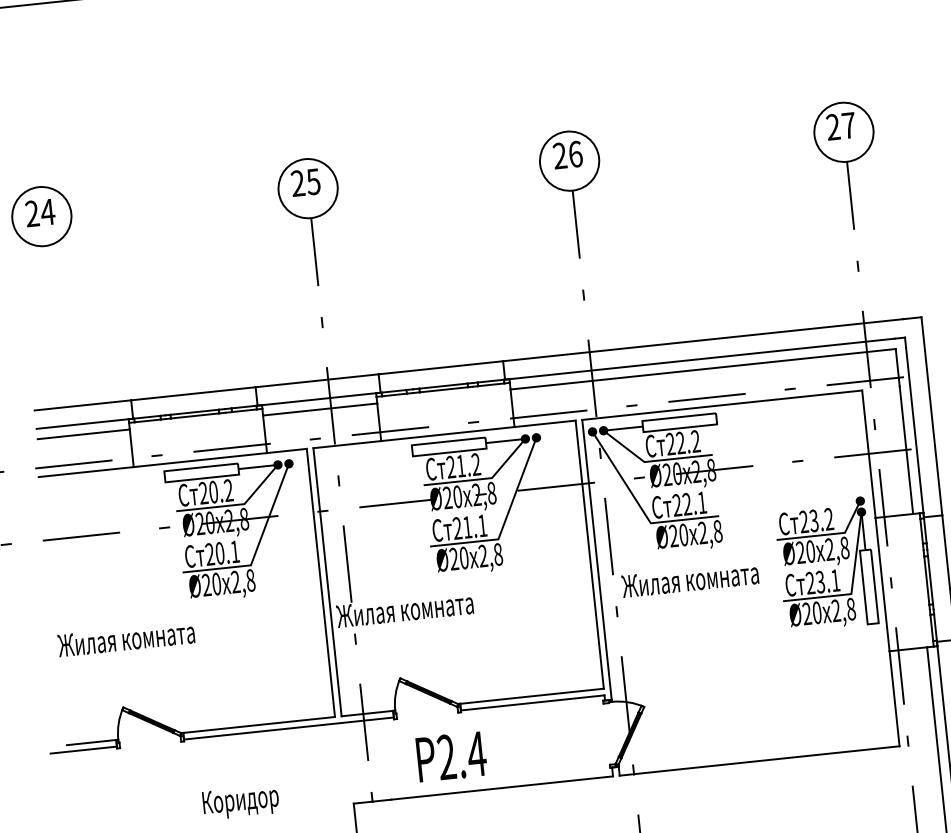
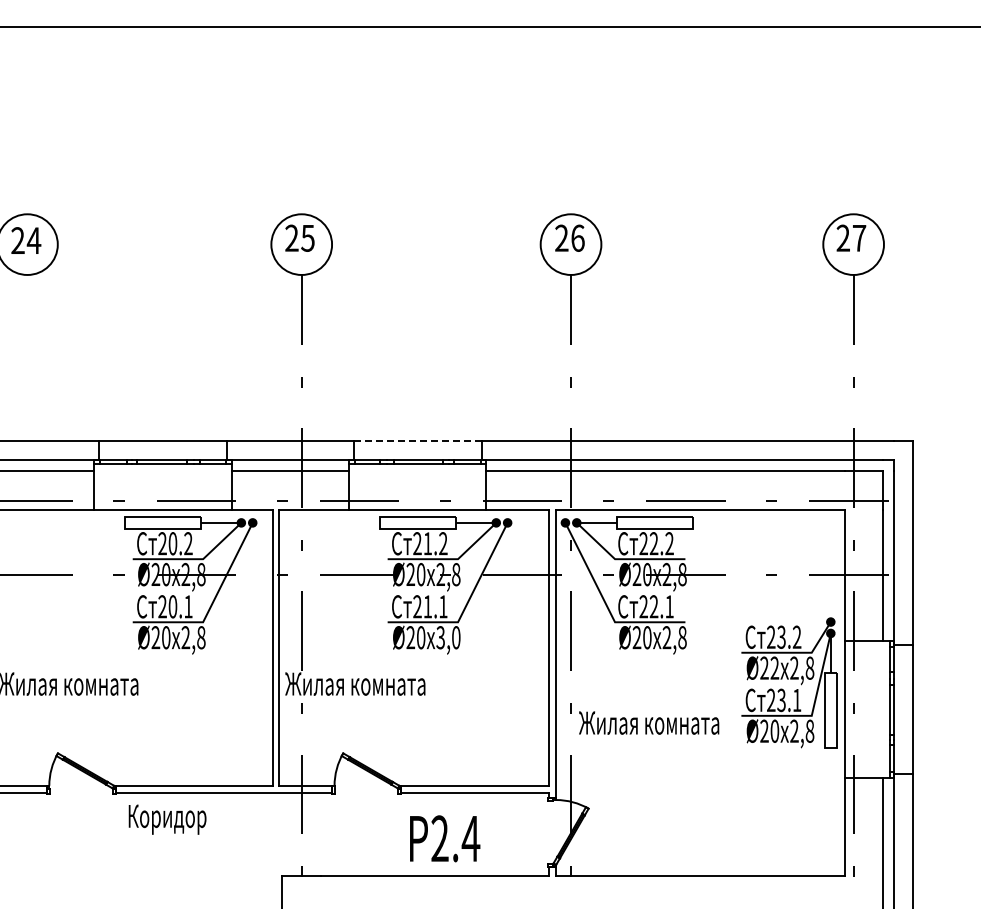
line: (440, 367) -> (417, 441), solid -> dashed
text: (810, 550) -> (774, 667), Ø20 -> Ø22
text: (490, 555) -> (448, 637), 2,8 -> 3,0
text: (690, 579) -> (649, 722), moved
text: (452, 756) -> (445, 838), moved
text: (240, 802) -> (167, 819), moved

